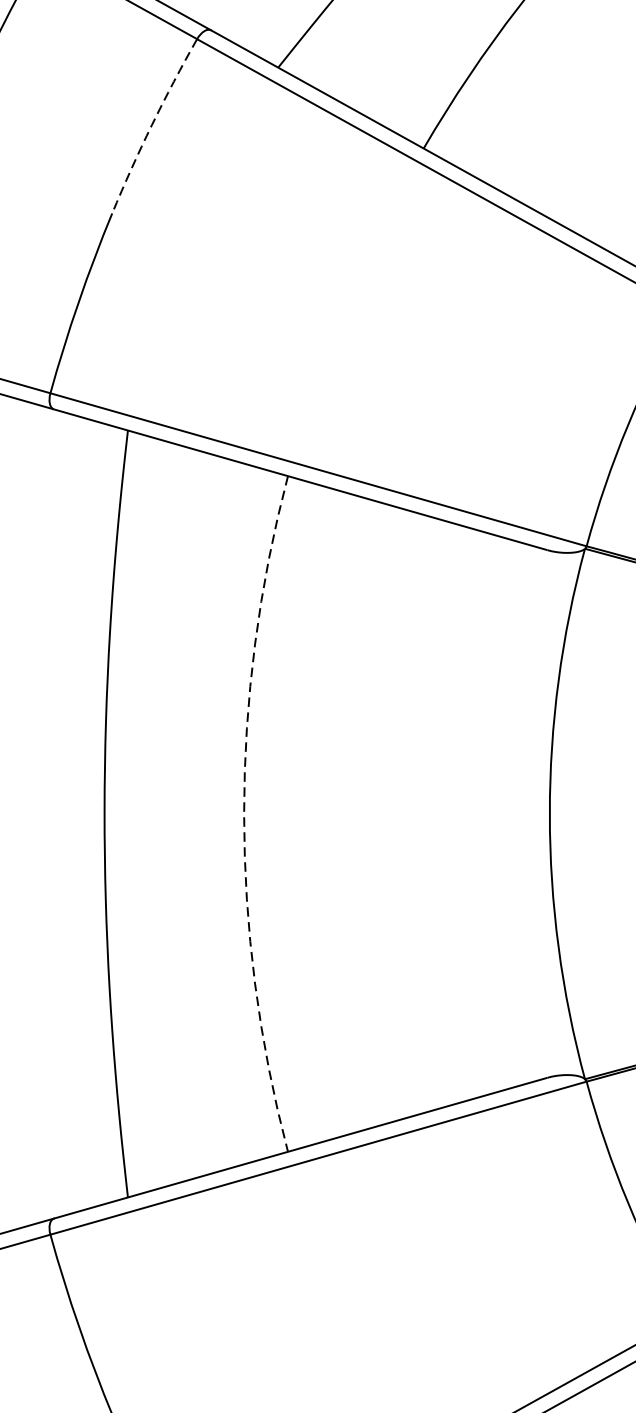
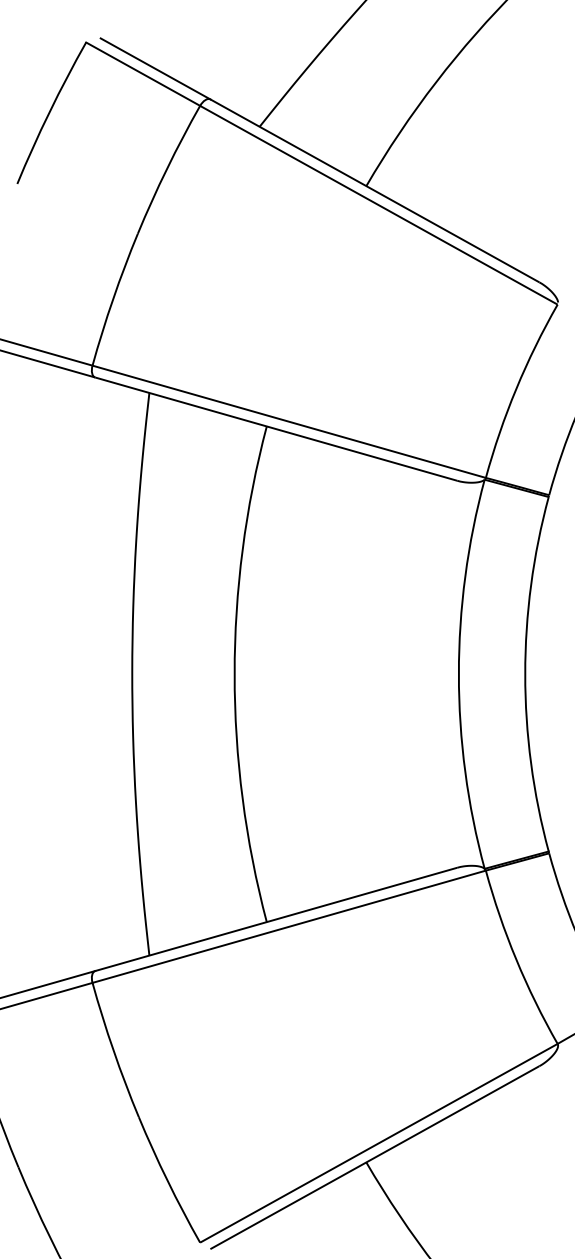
arc: (152, 124) -> (167, 168), dashed -> solid
arc: (243, 814) -> (234, 674), dashed -> solid

